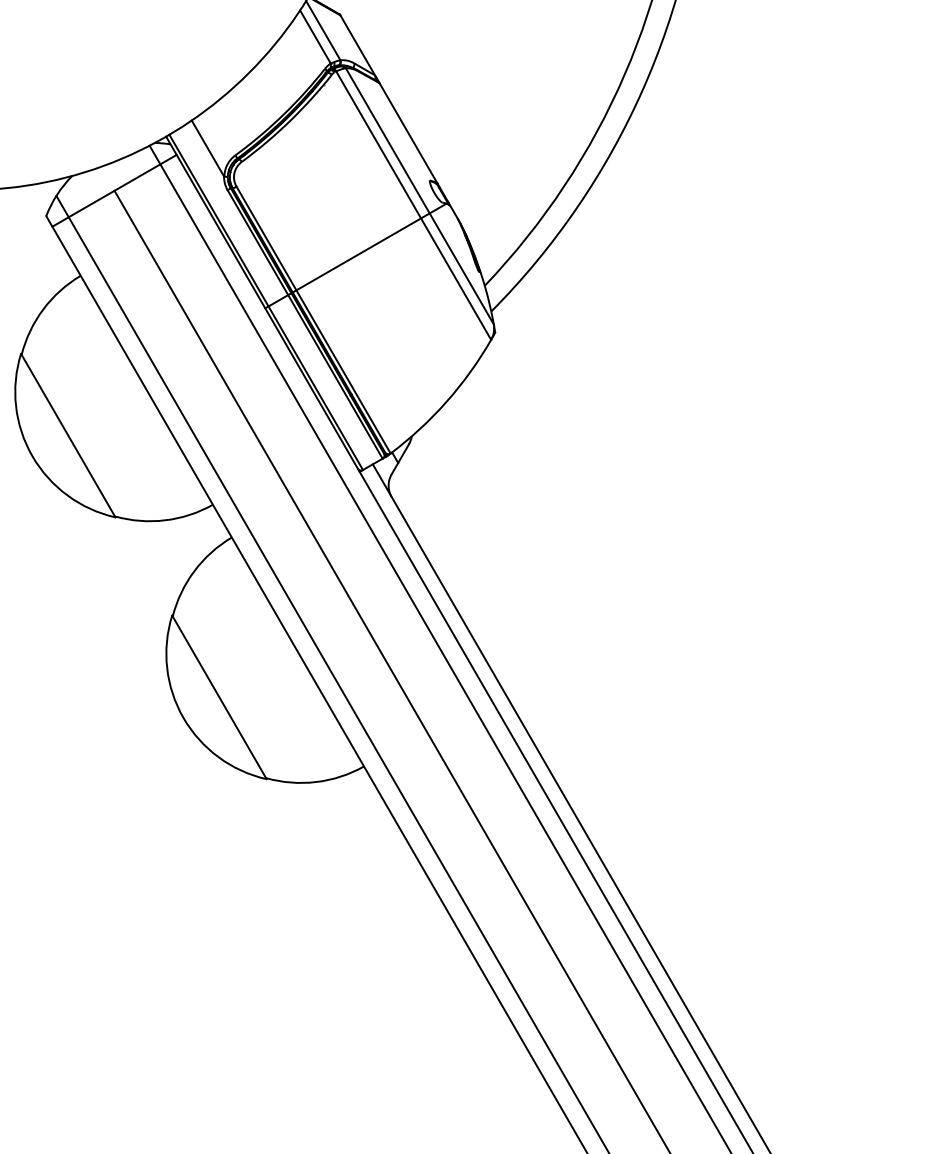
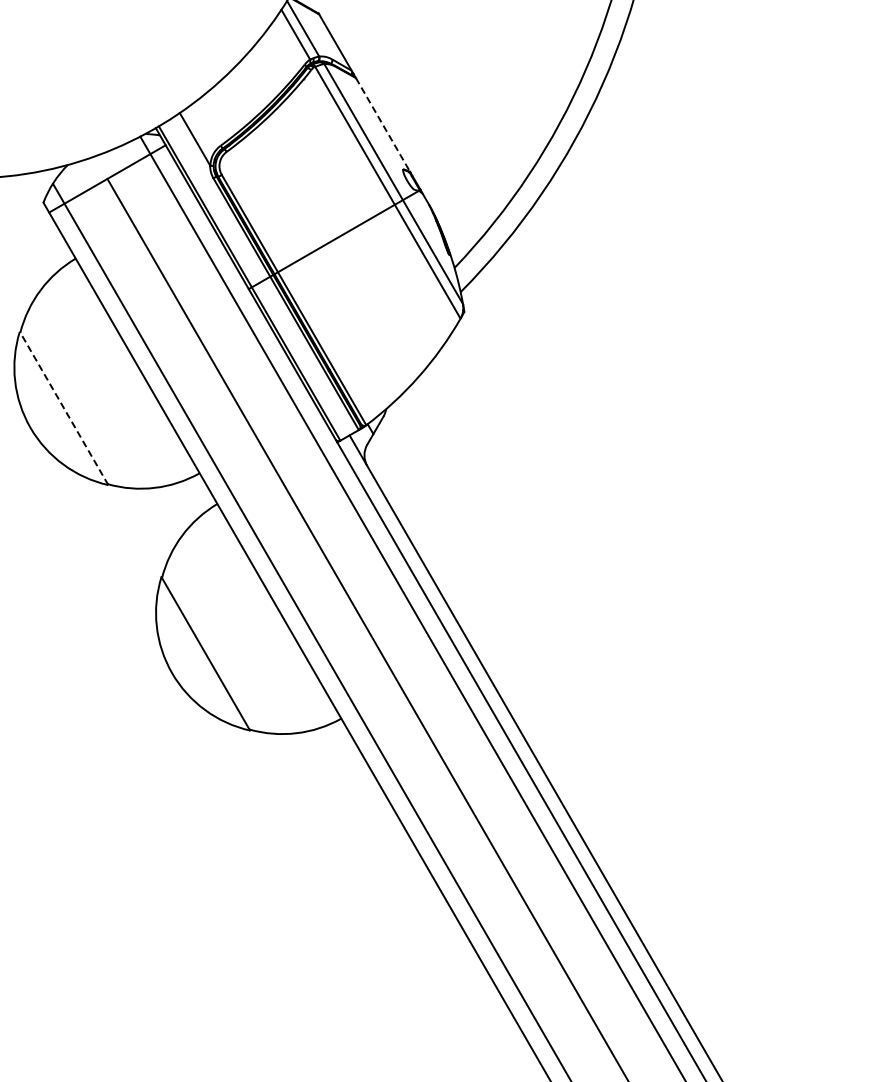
line: (408, 133) -> (383, 125), solid -> dashed
line: (68, 435) -> (64, 408), solid -> dashed

